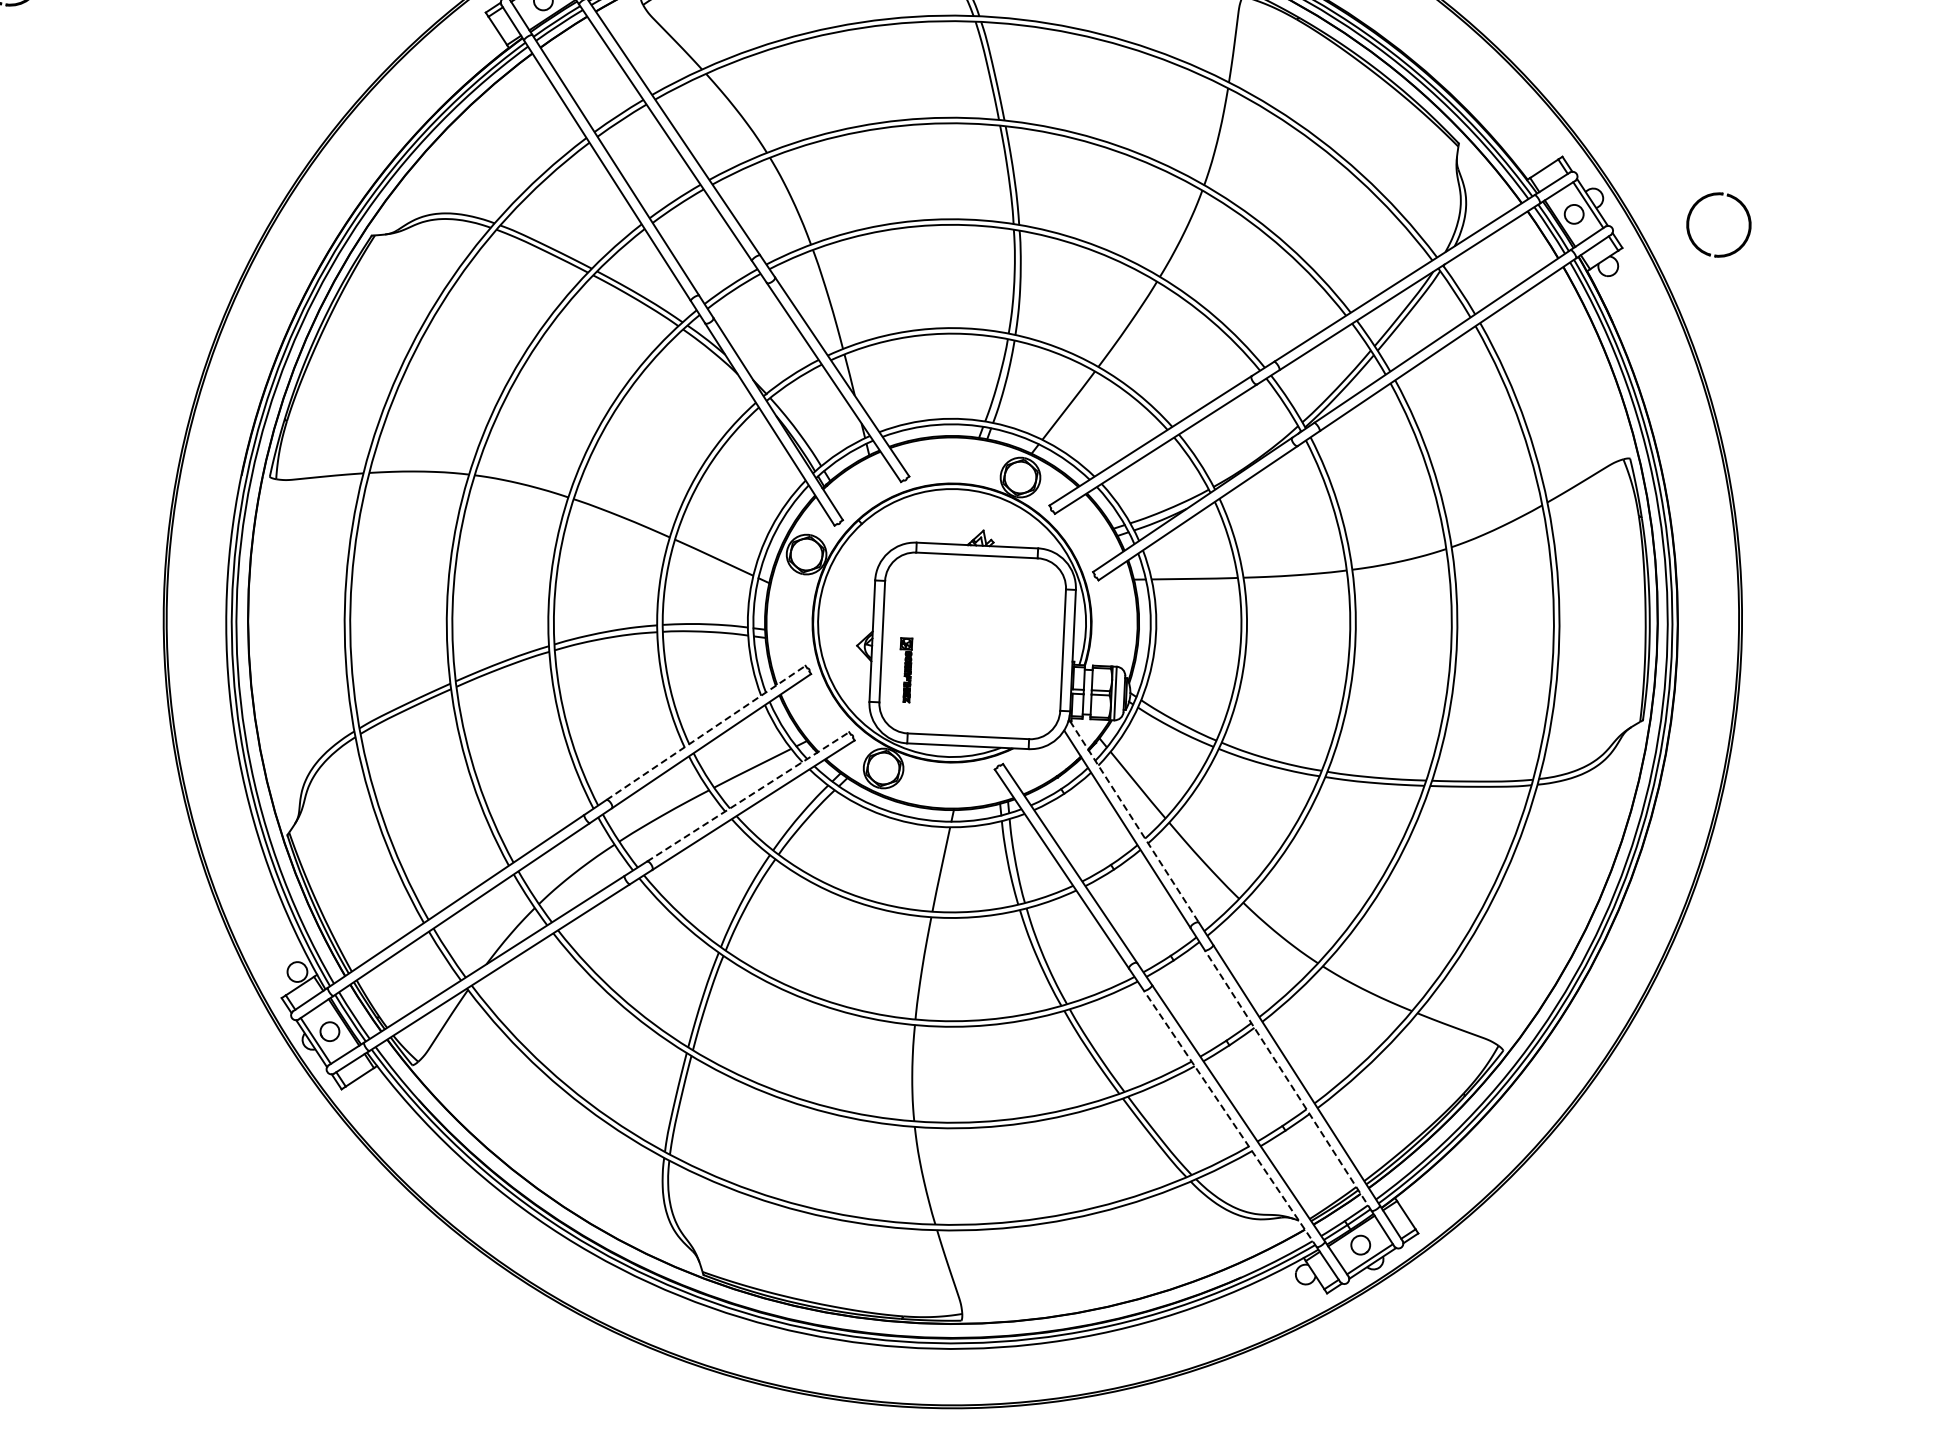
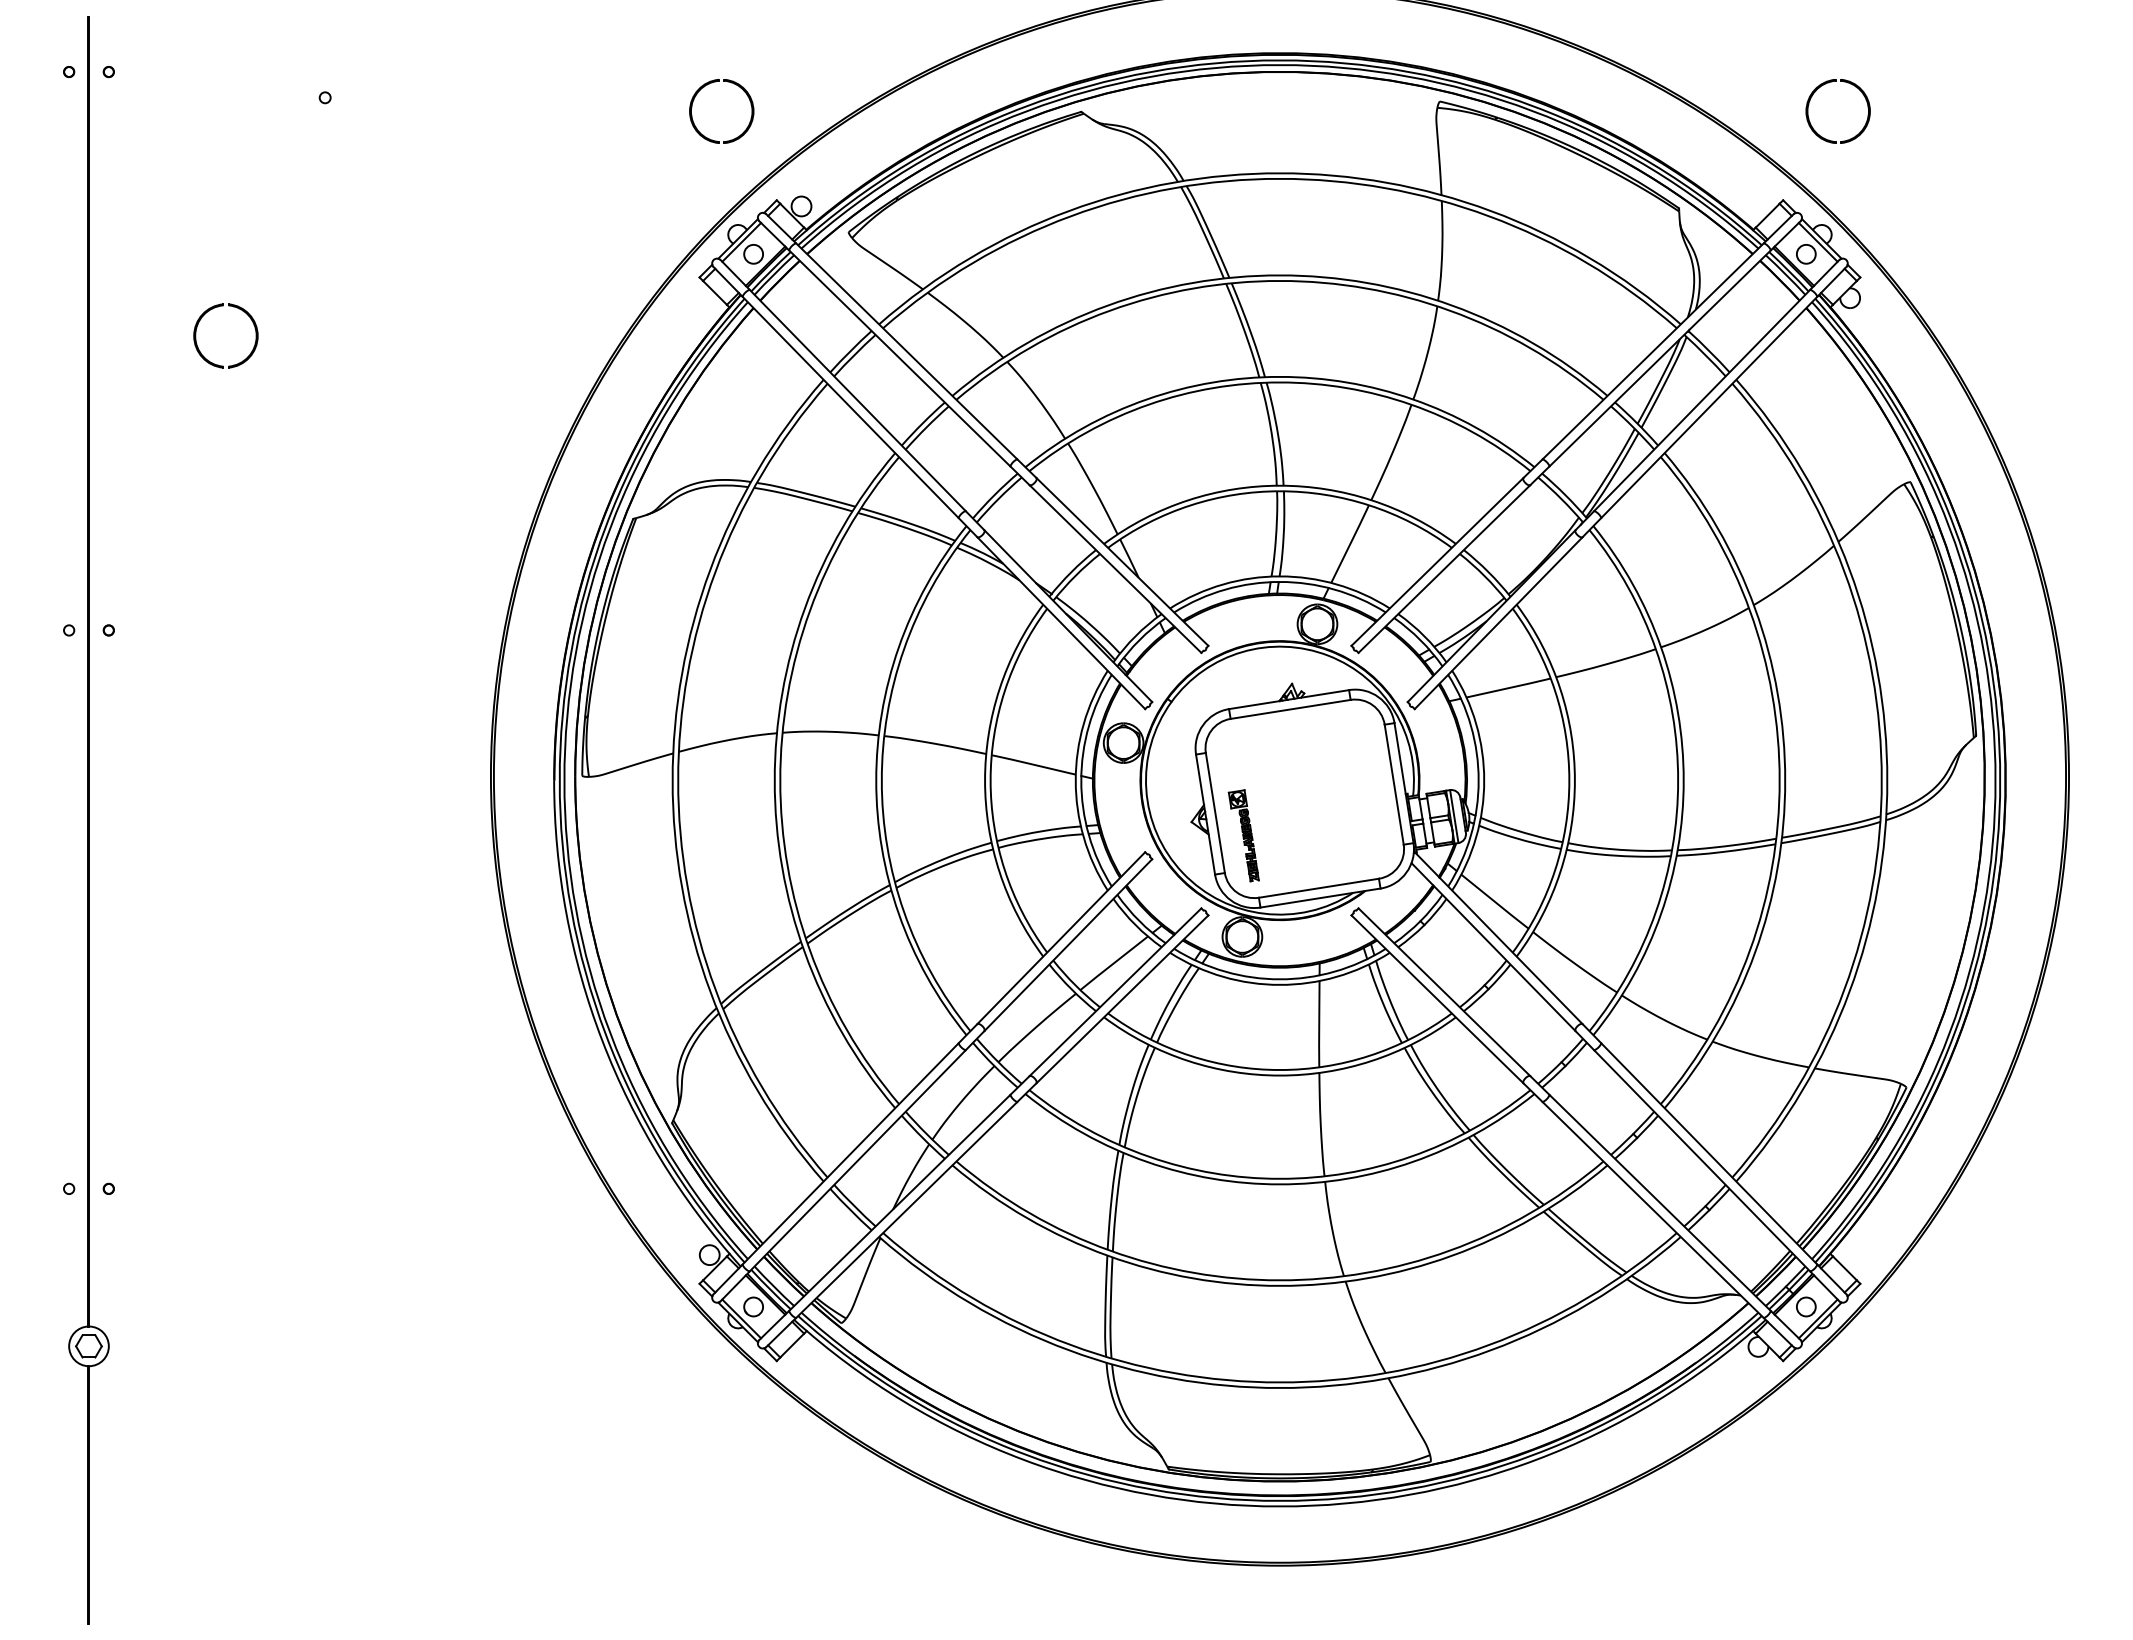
part: (1693, 209) -> (1810, 101), moved
part: (905, 669) -> (1243, 835), size x1.43
line: (706, 732) -> (1061, 937), dashed -> solid
line: (748, 796) -> (1115, 991), dashed -> solid
line: (1134, 821) -> (1498, 938), dashed -> solid
line: (1288, 1080) -> (1702, 1160), dashed -> solid
line: (1230, 1119) -> (1653, 1210), dashed -> solid

